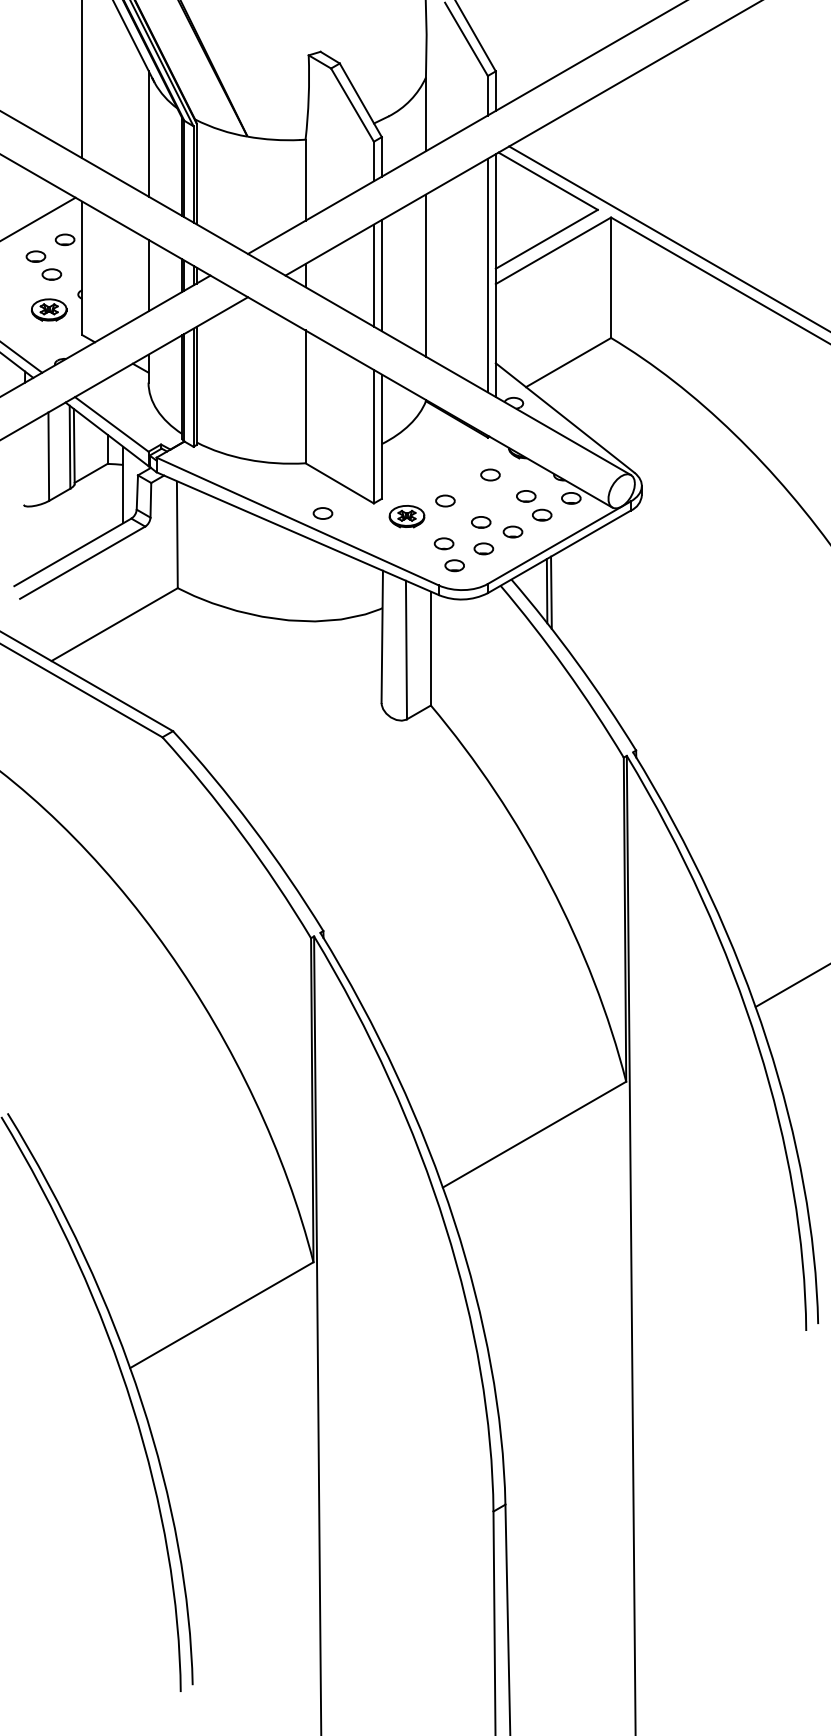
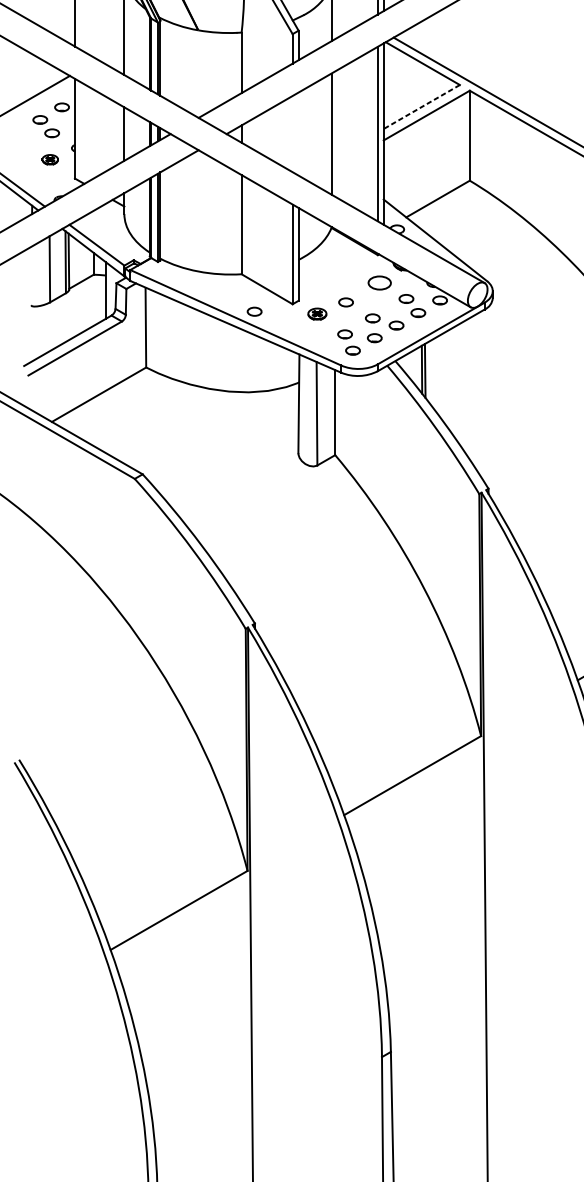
line: (546, 239) -> (421, 107), solid -> dashed
line: (373, 275) -> (292, 134), removed
line: (381, 275) -> (298, 134), removed
part: (49, 309) -> (50, 159), size x0.6
part: (490, 474) -> (379, 282), size x1.6
part: (406, 516) -> (317, 313), size x0.7

